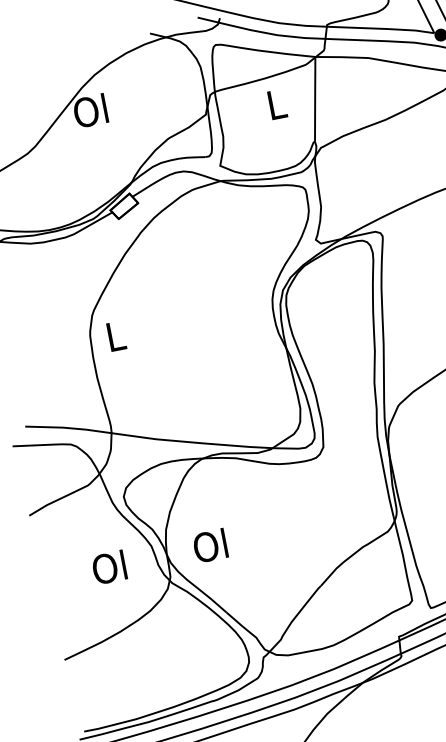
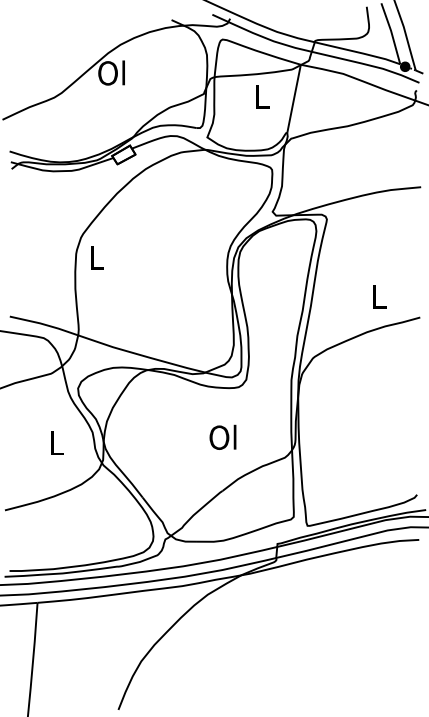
text: (209, 544) -> (222, 436), moved
text: (109, 566) -> (55, 442), Ol -> L

